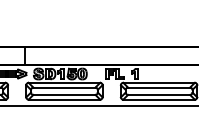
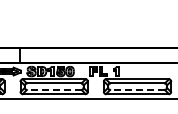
line: (63, 94) -> (53, 89), solid -> dashed
line: (159, 94) -> (137, 89), solid -> dashed

